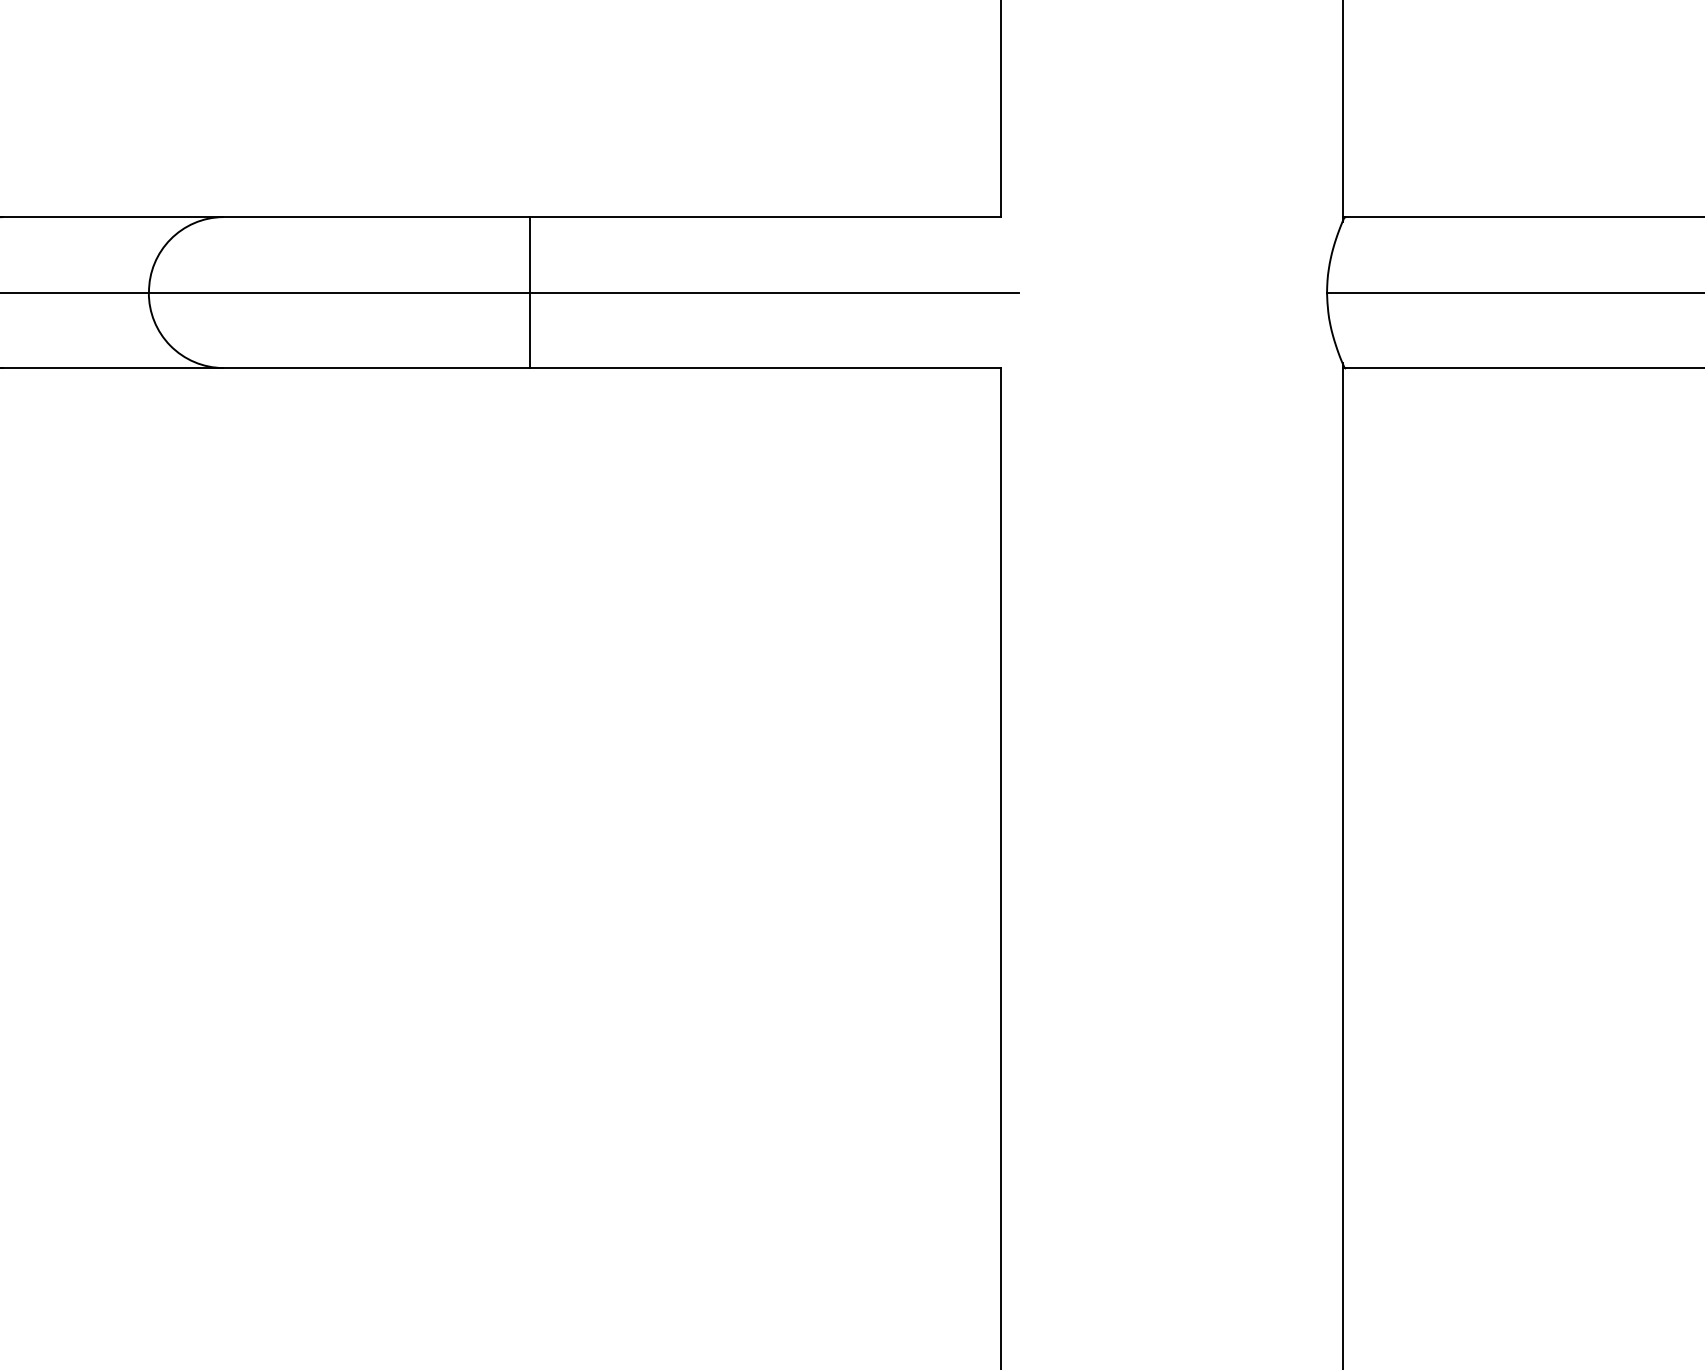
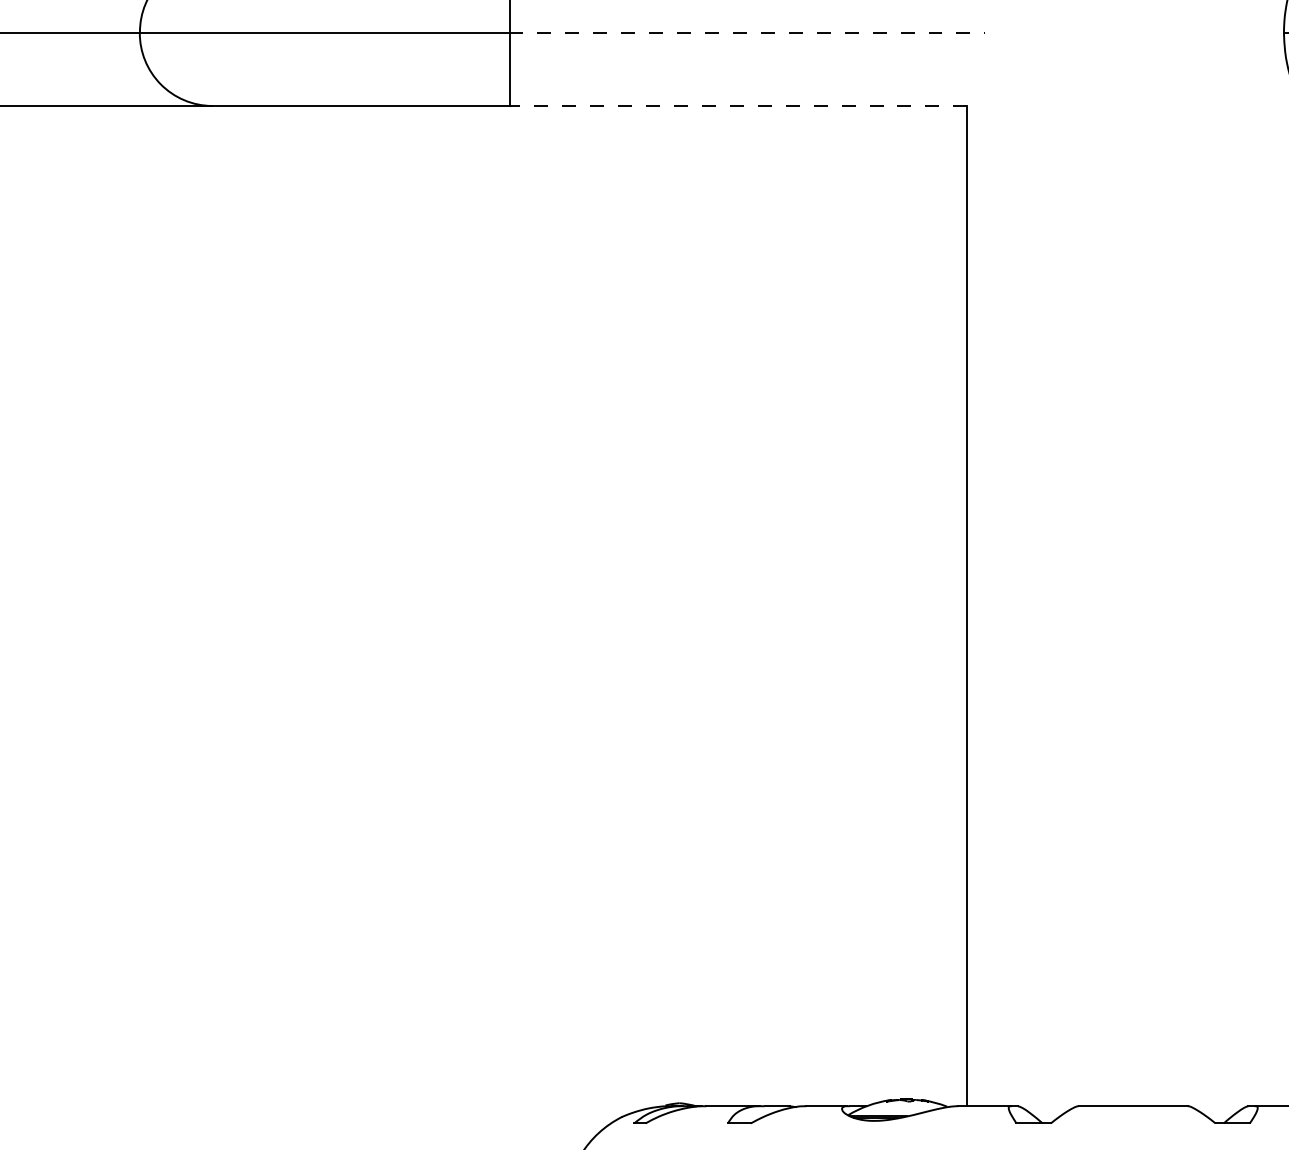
line: (774, 292) -> (747, 32), solid -> dashed
line: (765, 368) -> (738, 106), solid -> dashed

